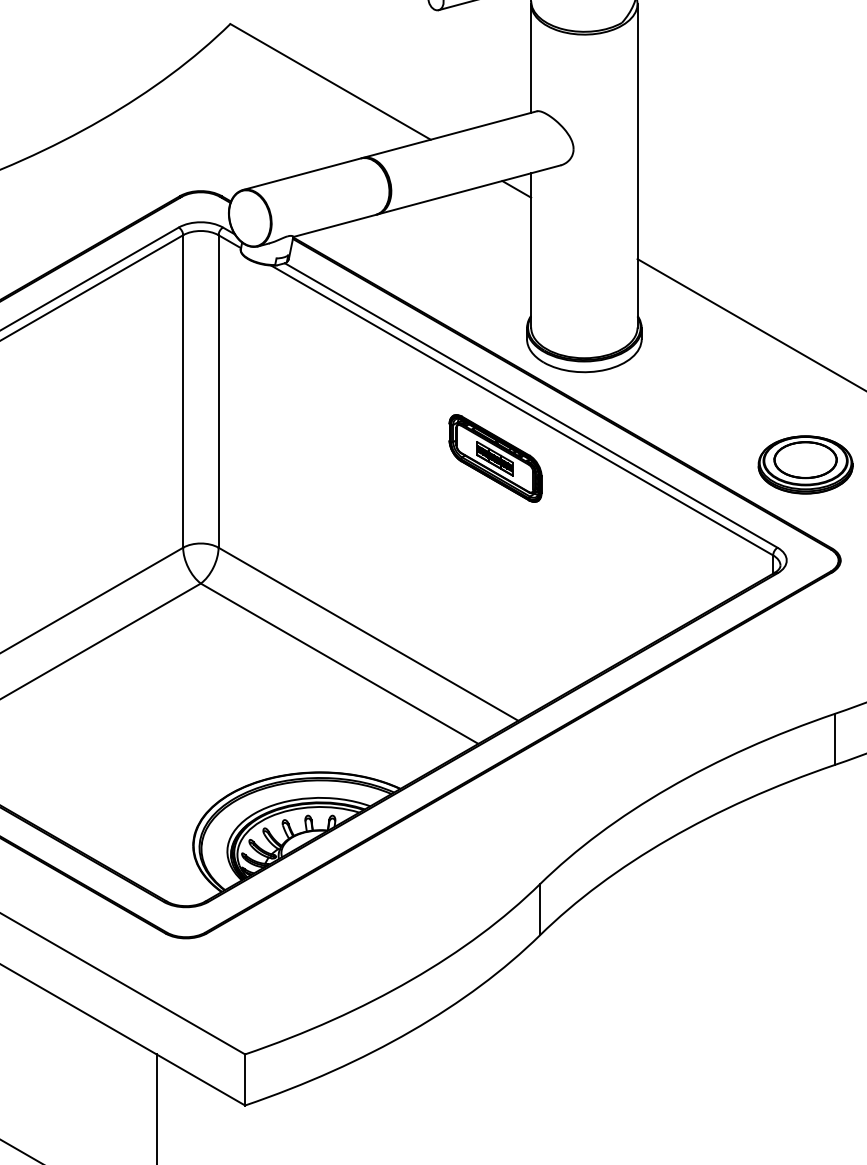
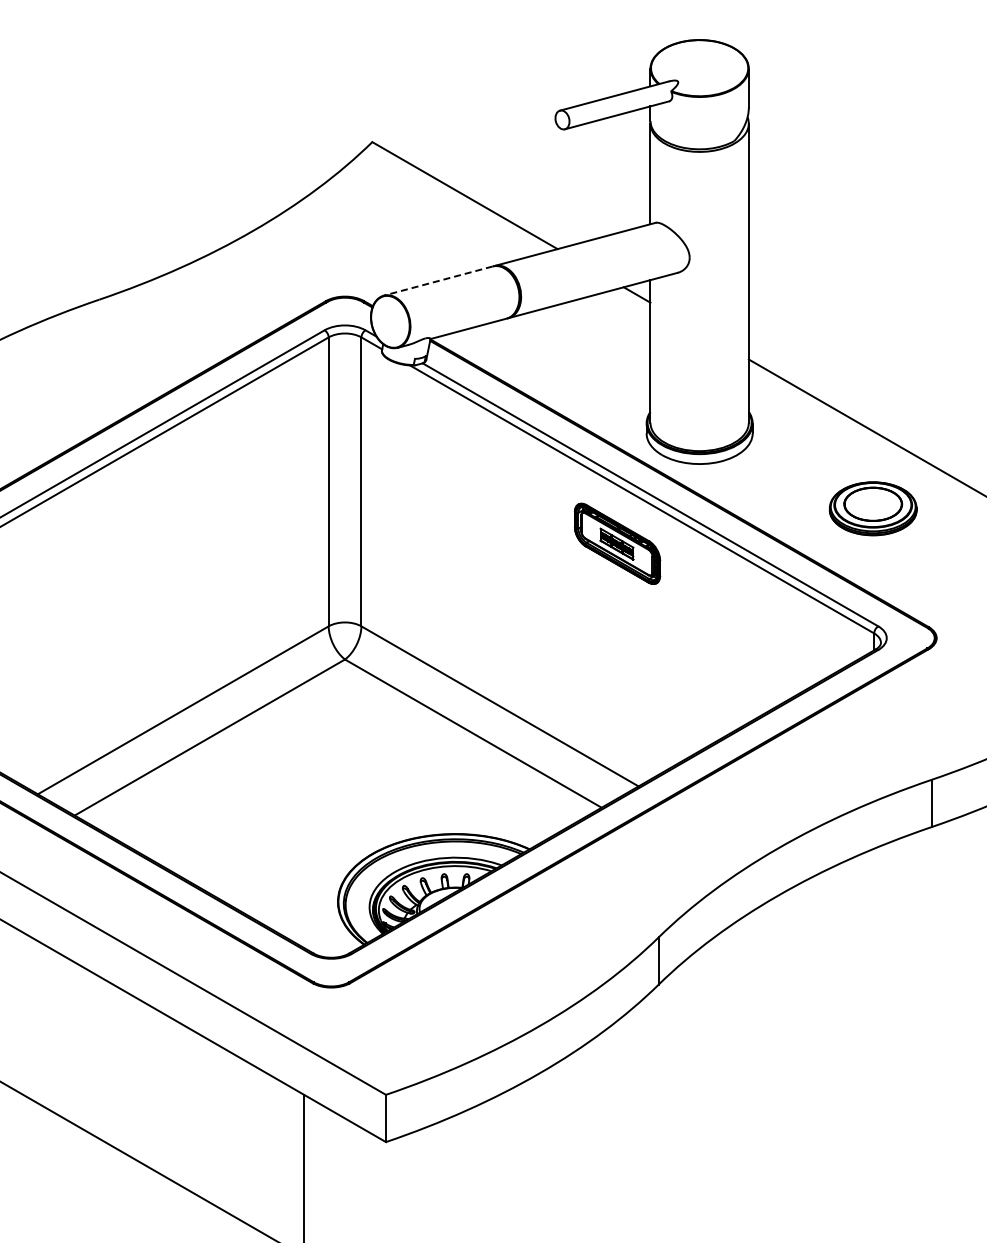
line: (300, 174) -> (437, 281), solid -> dashed
part: (804, 464) -> (872, 508), moved

